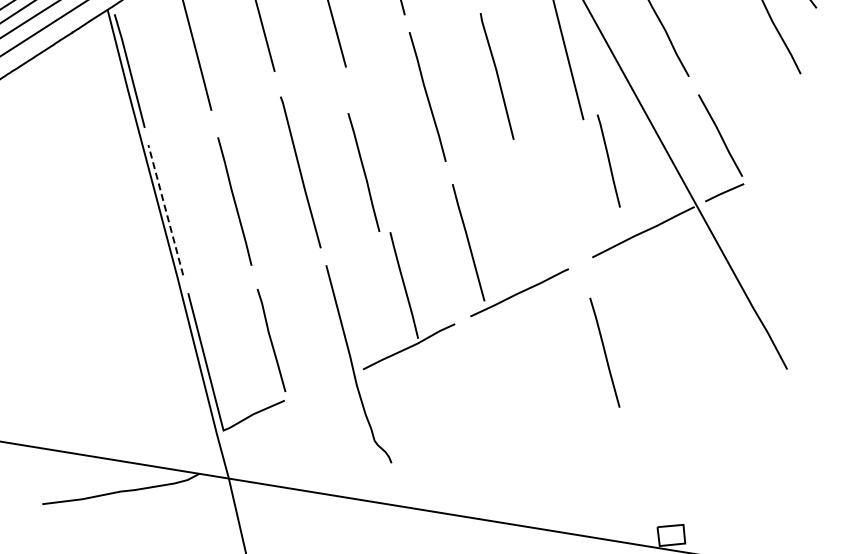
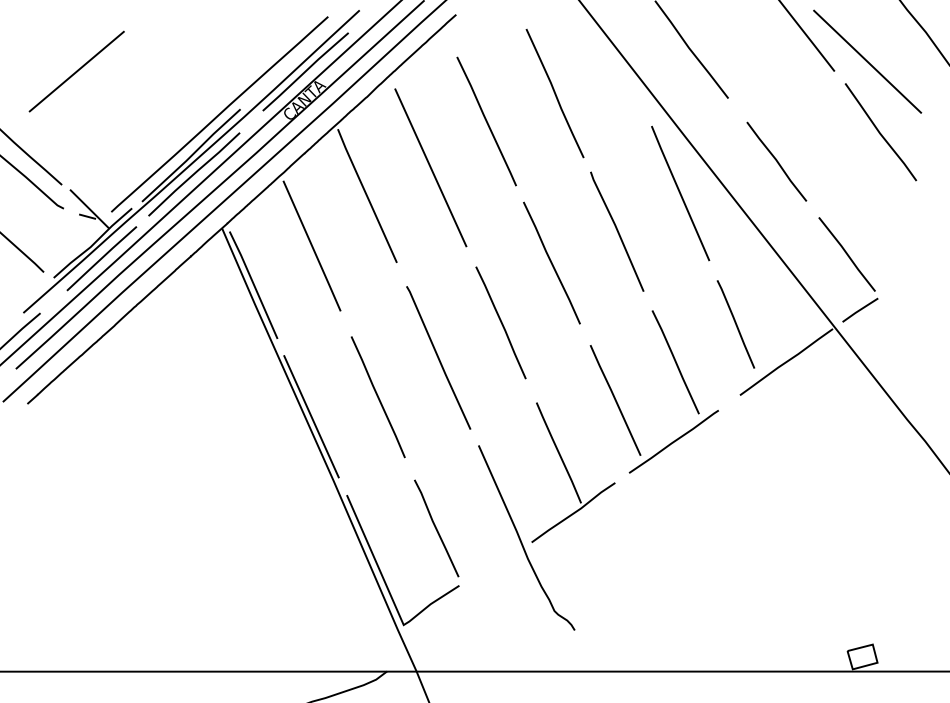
line: (608, 161) -> (735, 324), moved
curve: (363, 172) -> (500, 322), moved
line: (165, 209) -> (311, 416), dashed -> solid
line: (604, 352) -> (675, 362), moved

